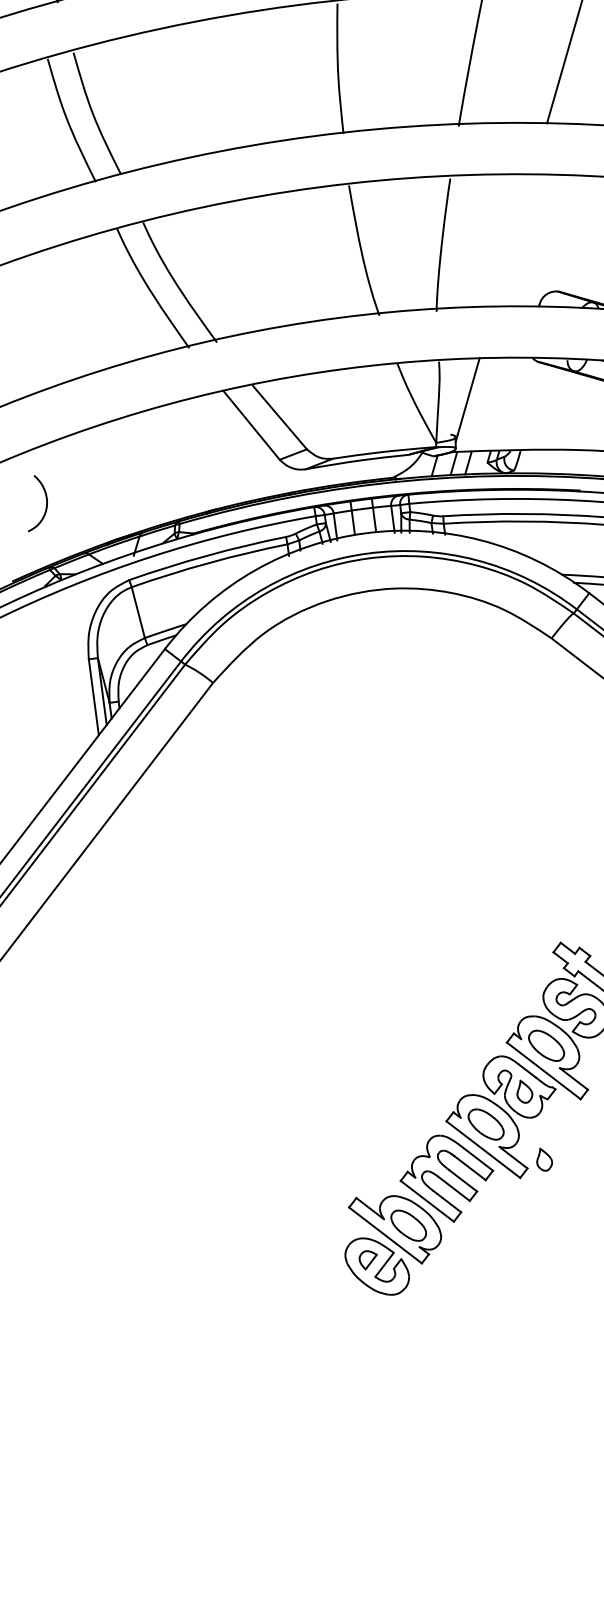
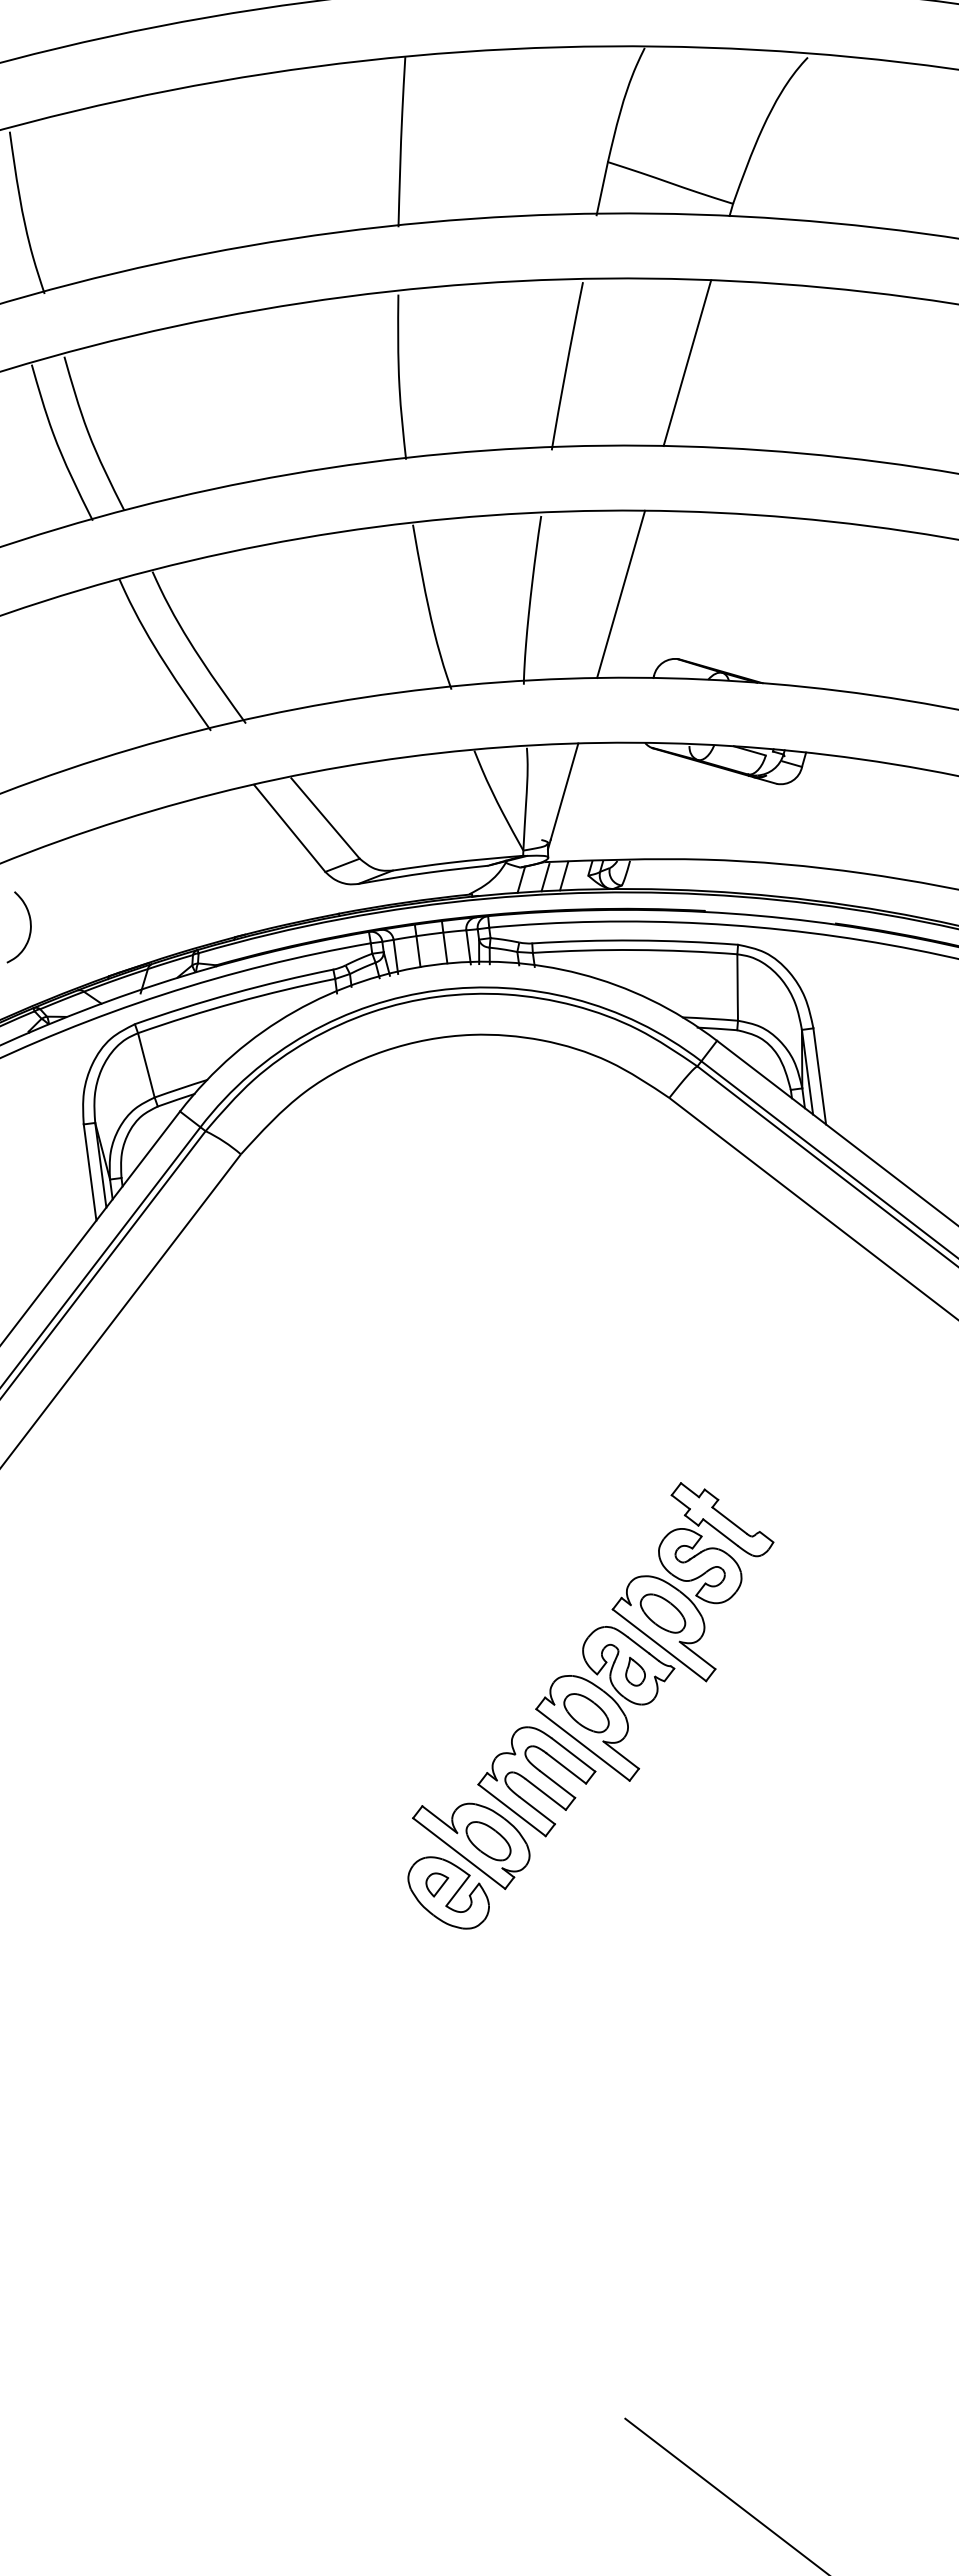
line: (513, 239) -> (621, 593), added
part: (544, 1159) -> (660, 1757), removed

